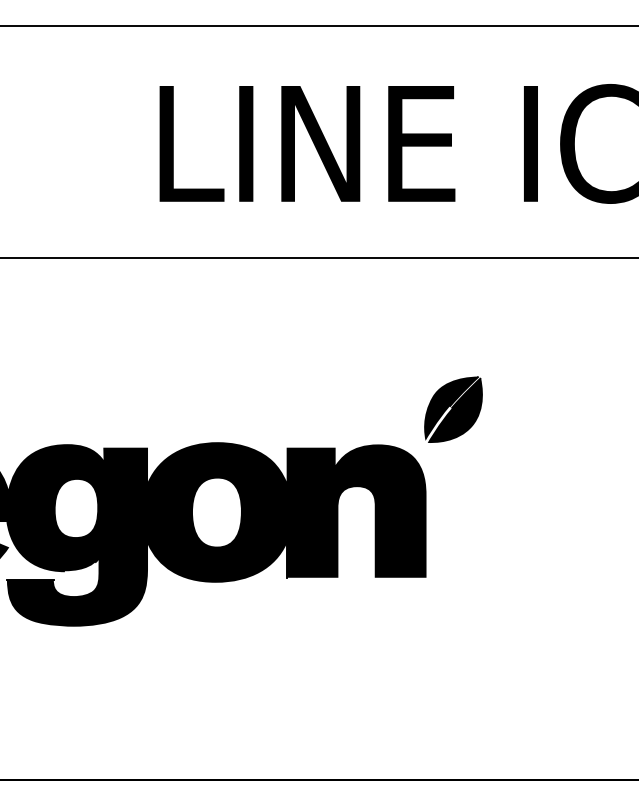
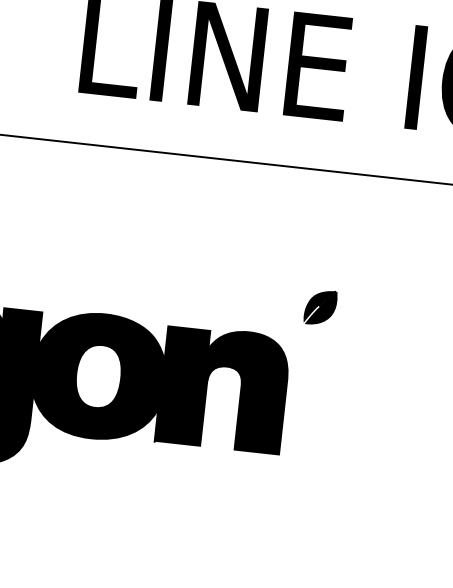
part: (453, 409) -> (320, 307), size x0.6

